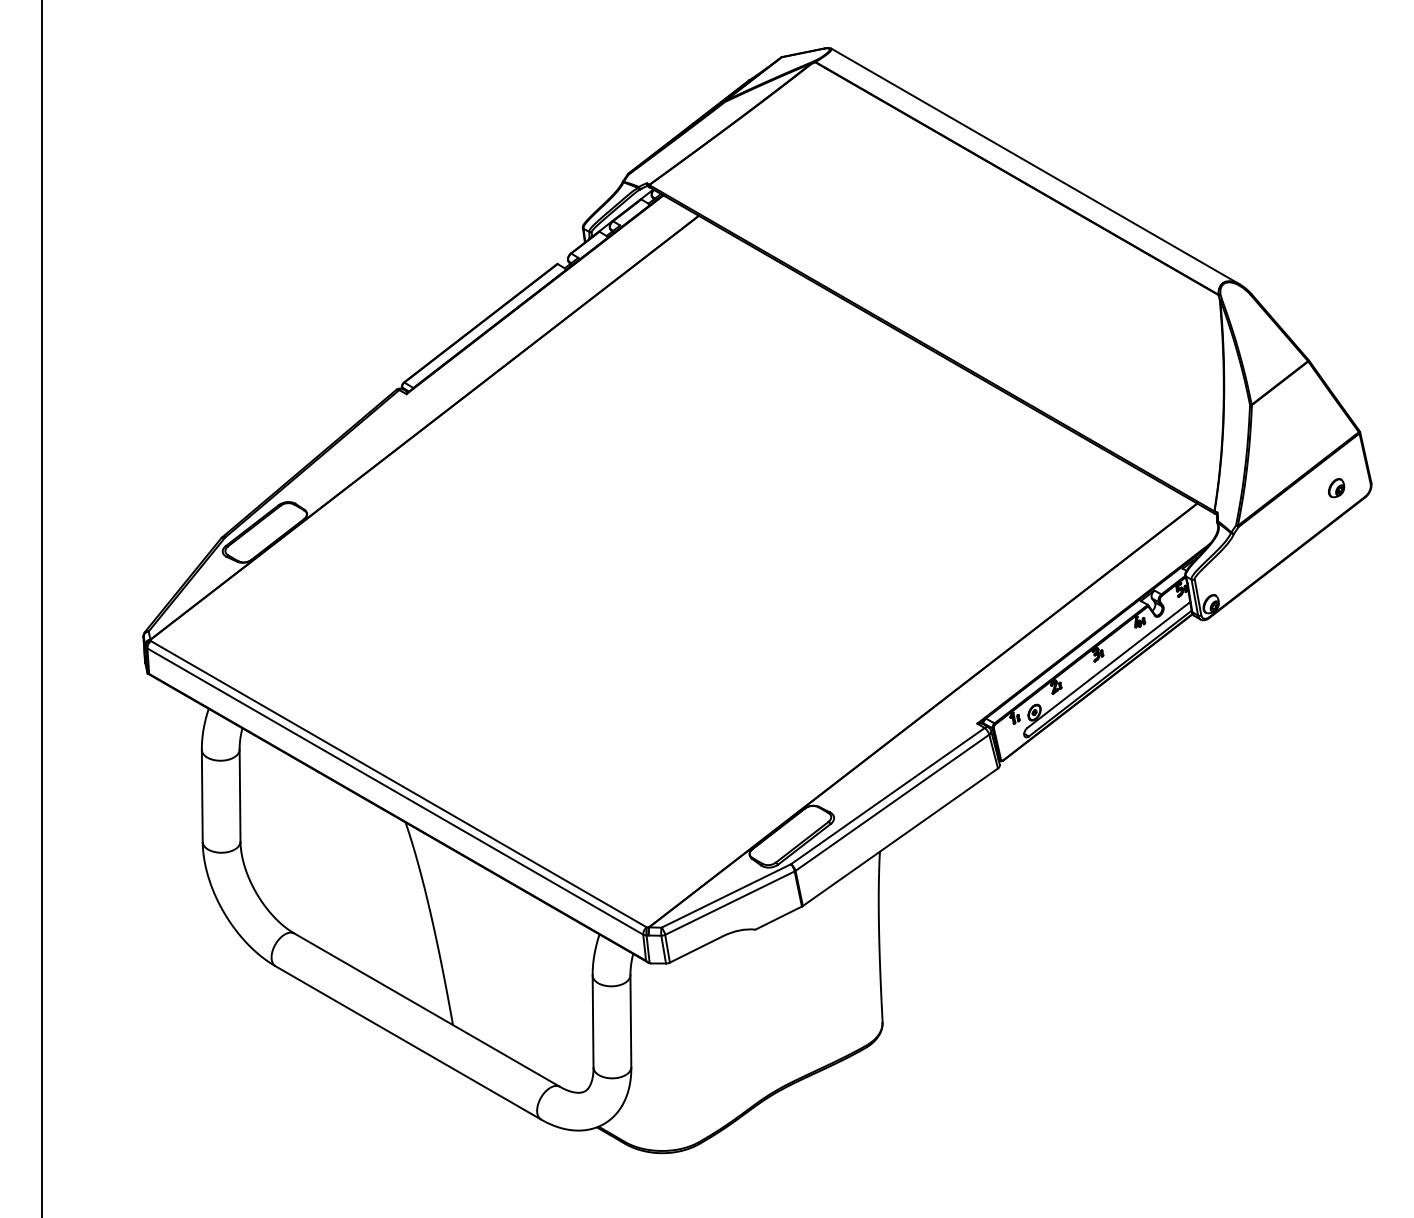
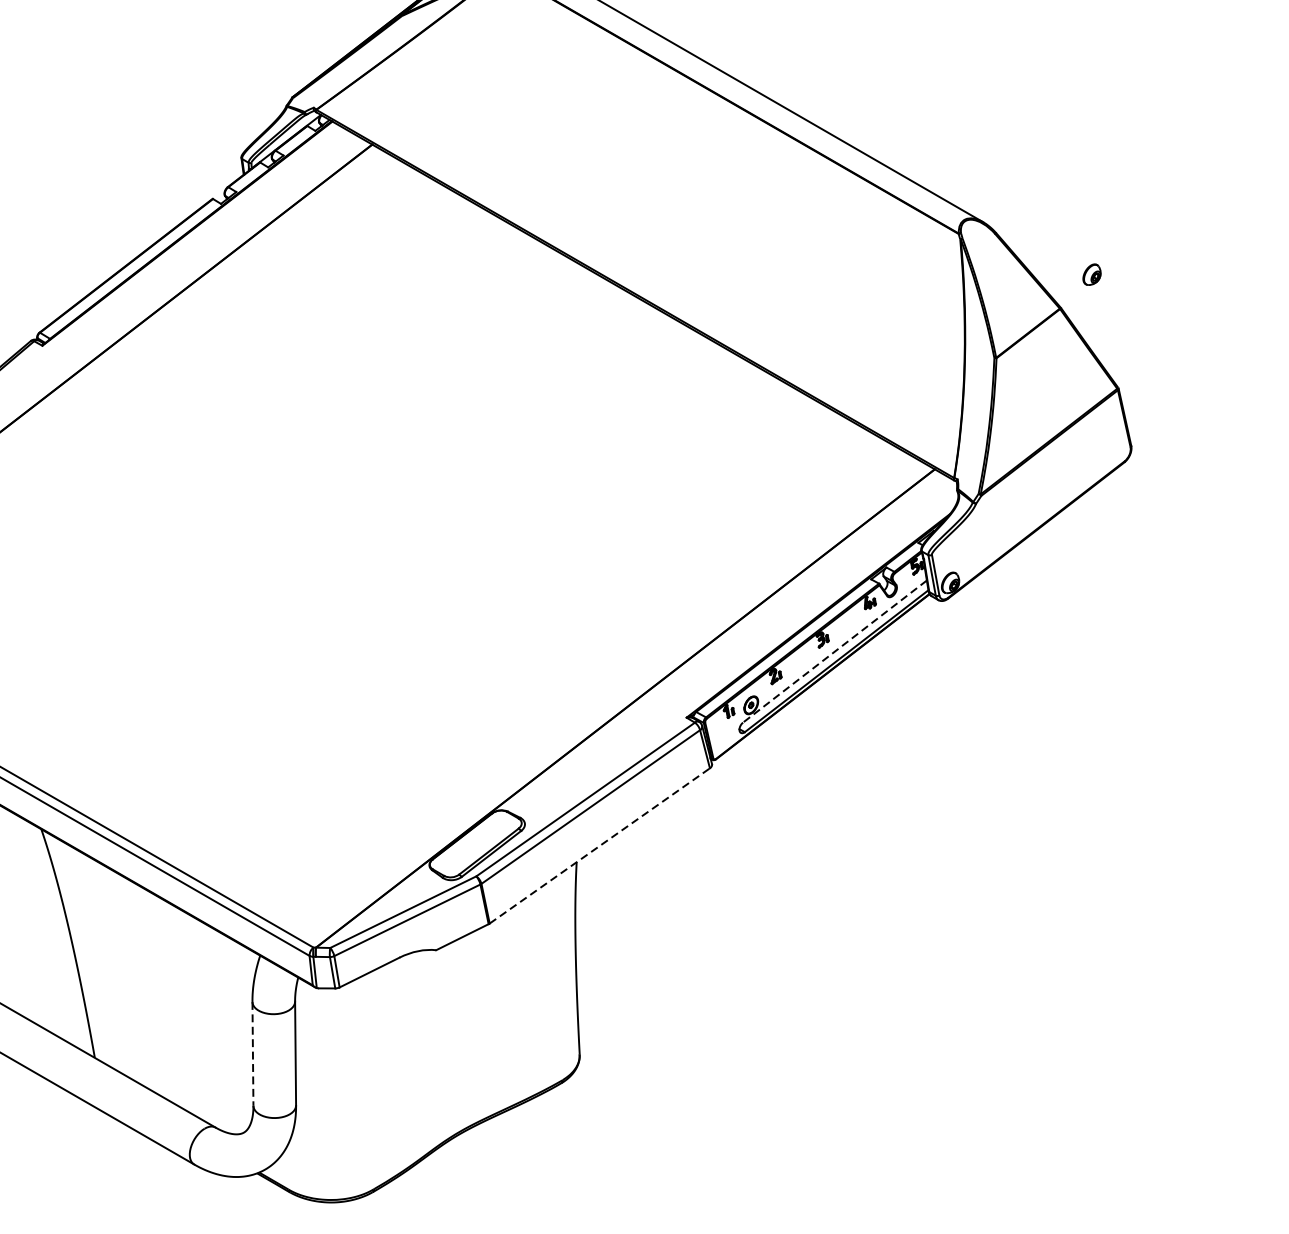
part: (1336, 488) -> (1091, 275), moved
line: (1108, 665) -> (834, 652), solid -> dashed
line: (900, 836) -> (599, 845), solid -> dashed
line: (593, 1022) -> (253, 1054), solid -> dashed

